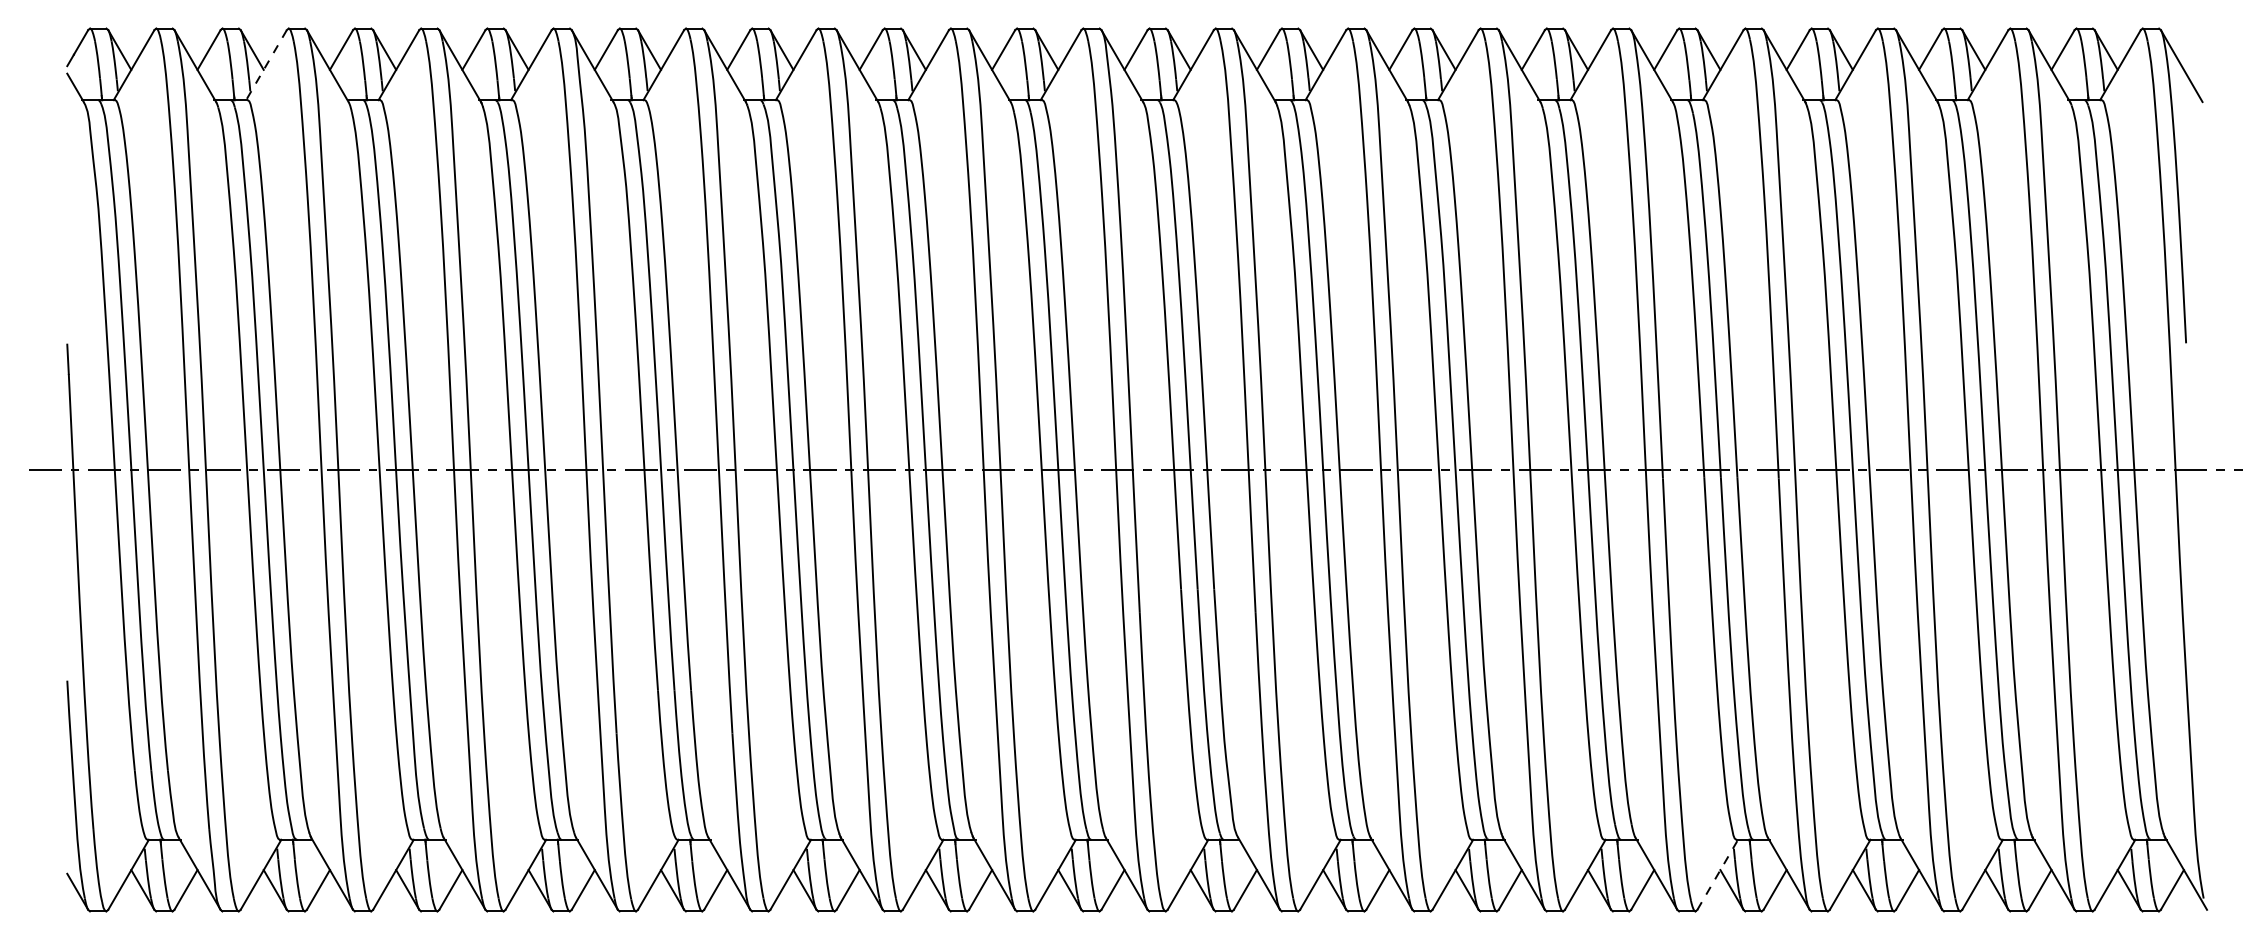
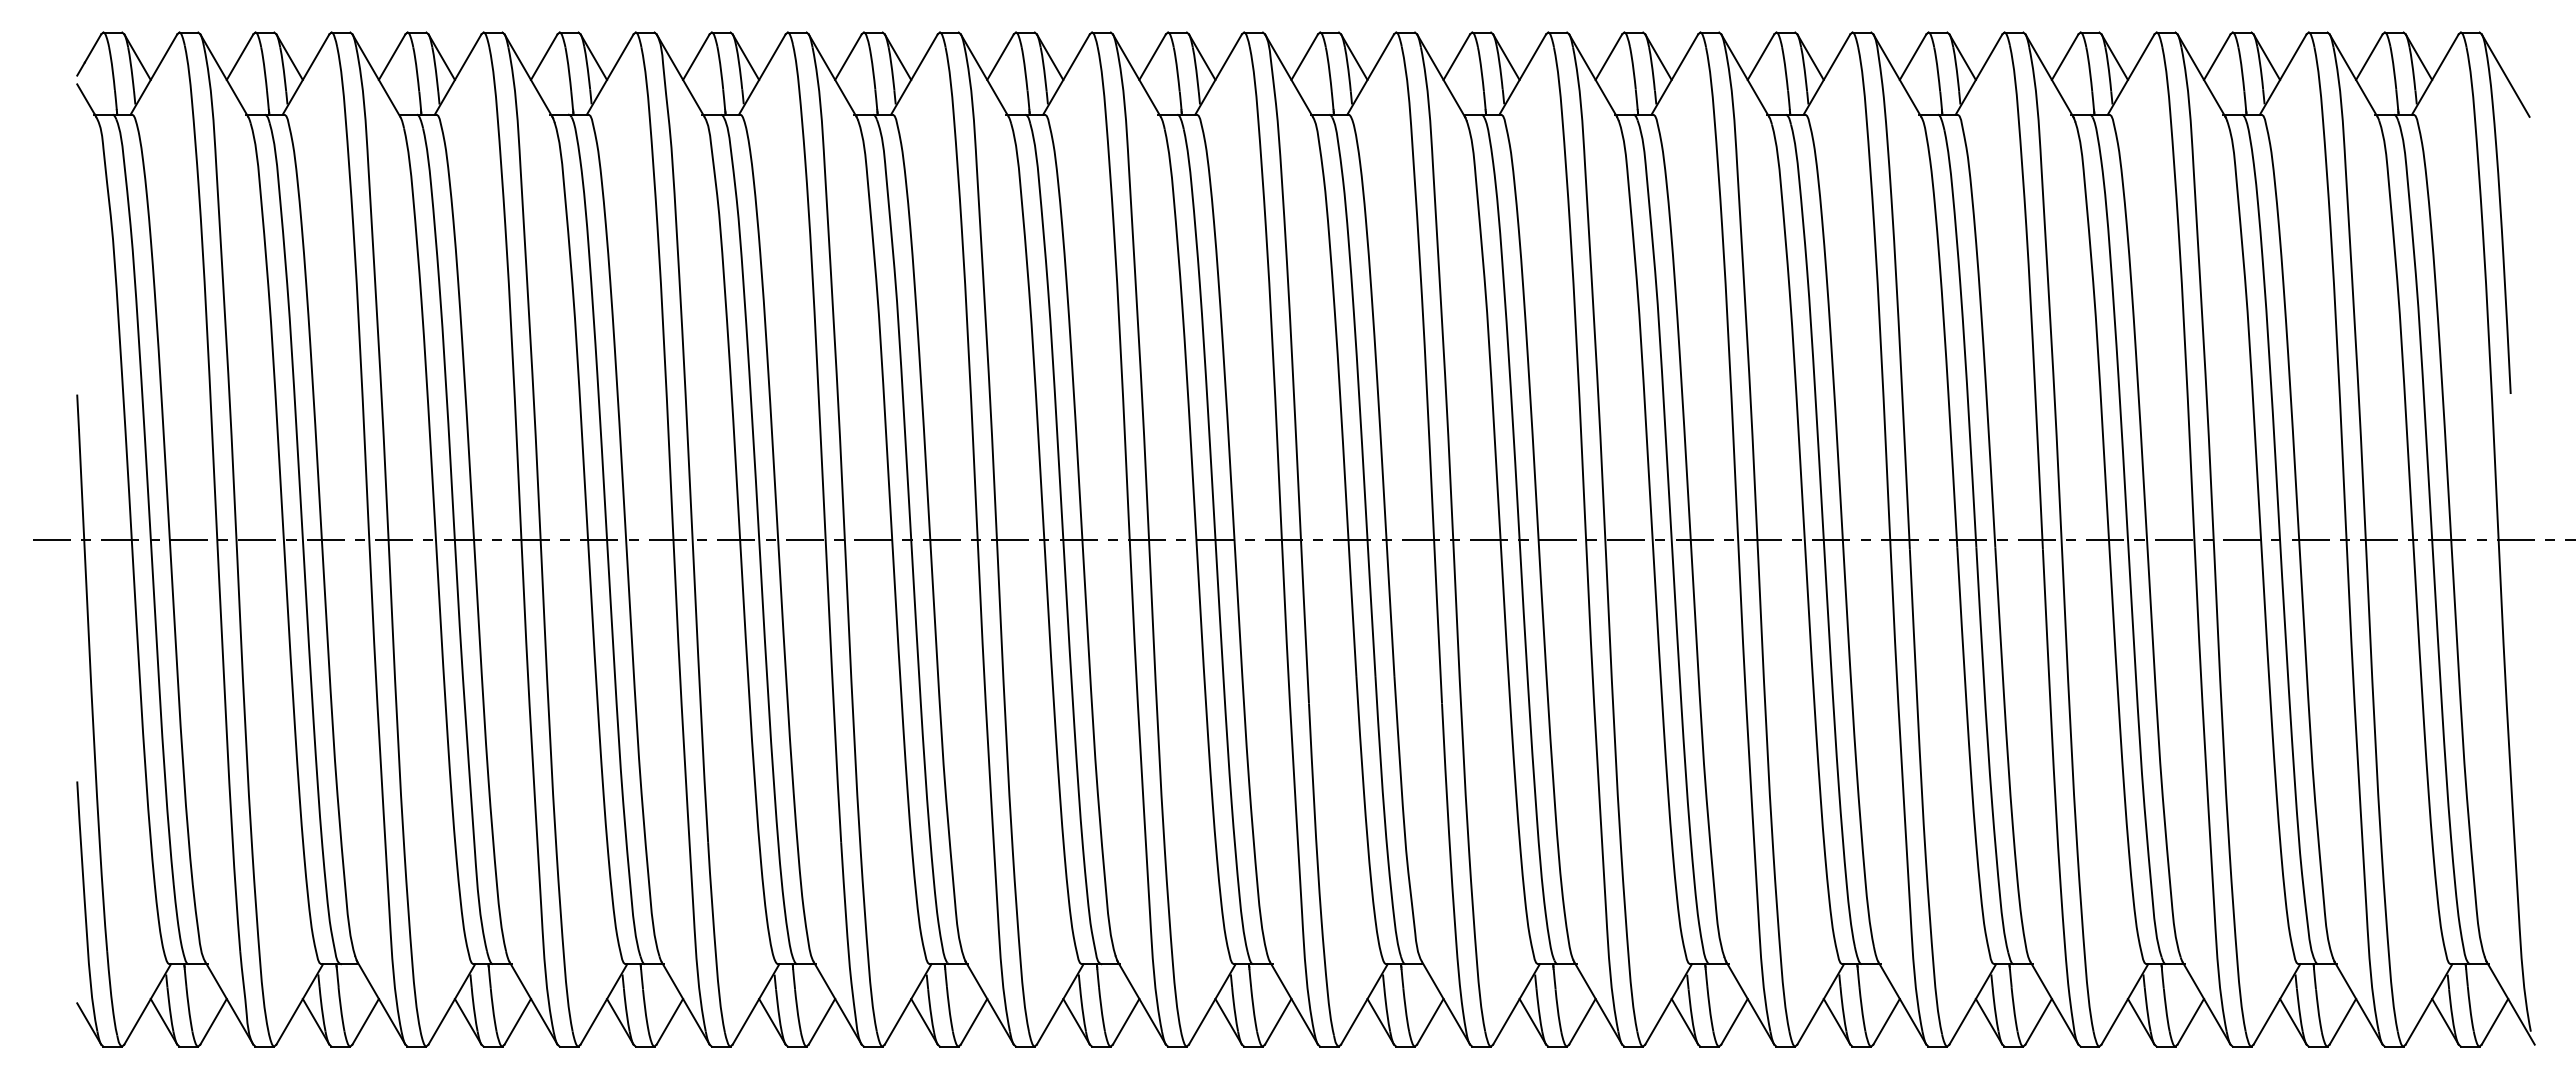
line: (266, 65) -> (306, 74), dashed -> solid
line: (1717, 874) -> (1972, 1004), dashed -> solid

